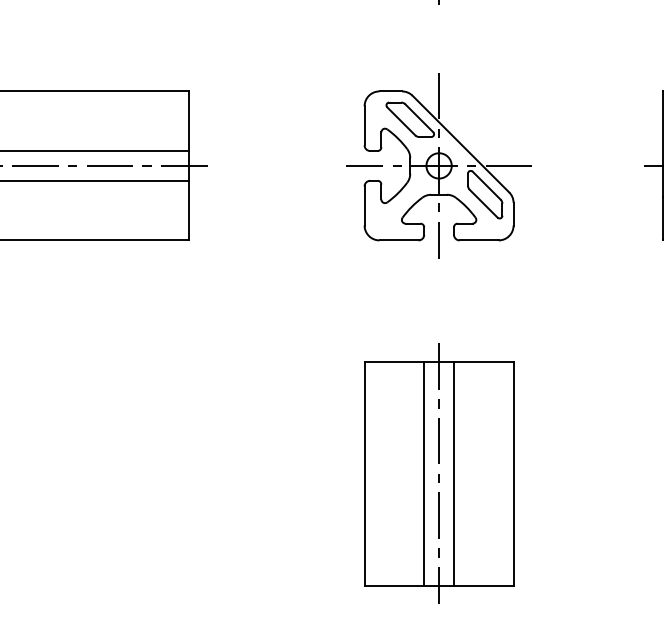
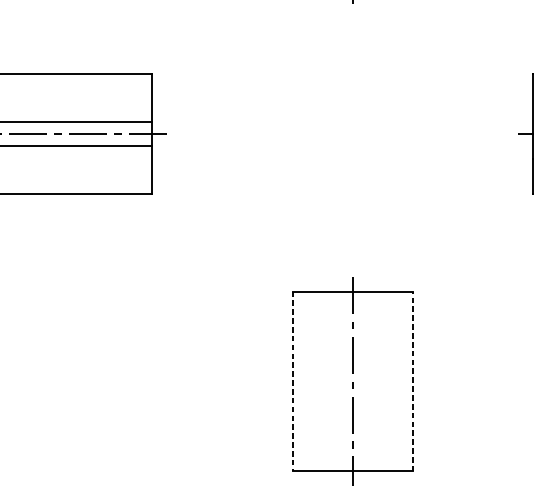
part: (438, 165) -> (352, 133), removed
line: (364, 473) -> (293, 381), solid -> dashed
line: (424, 473) -> (341, 381), removed
line: (454, 473) -> (365, 381), removed
line: (513, 473) -> (413, 381), solid -> dashed

